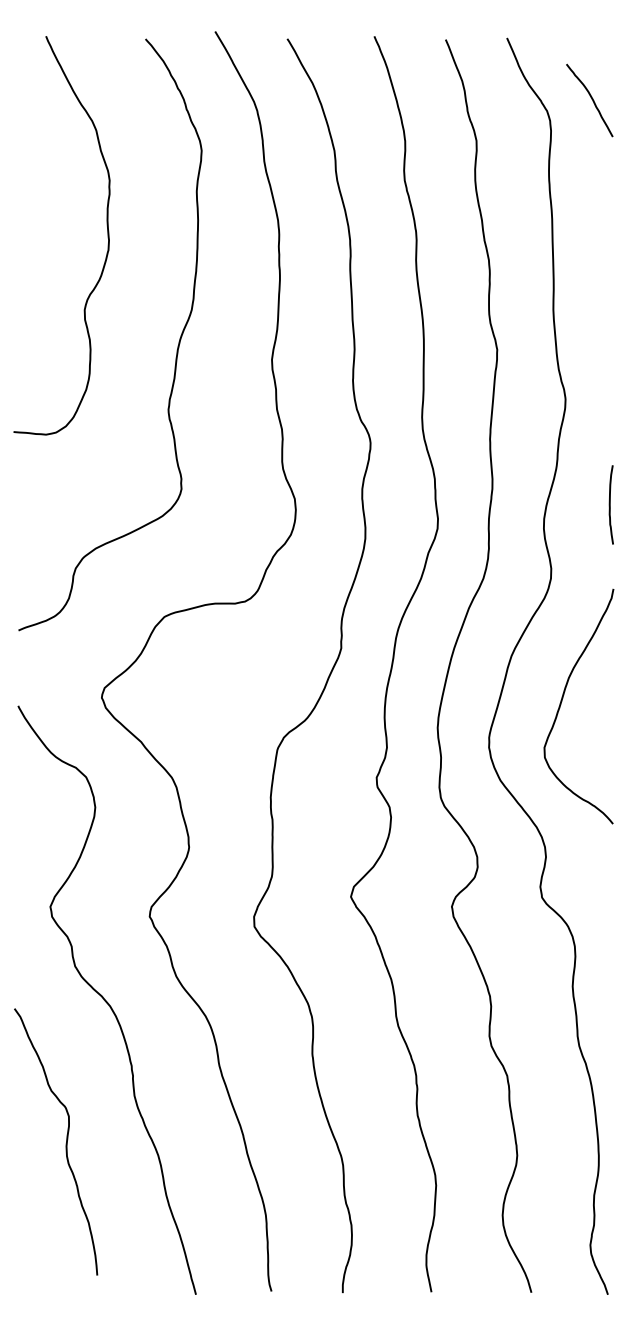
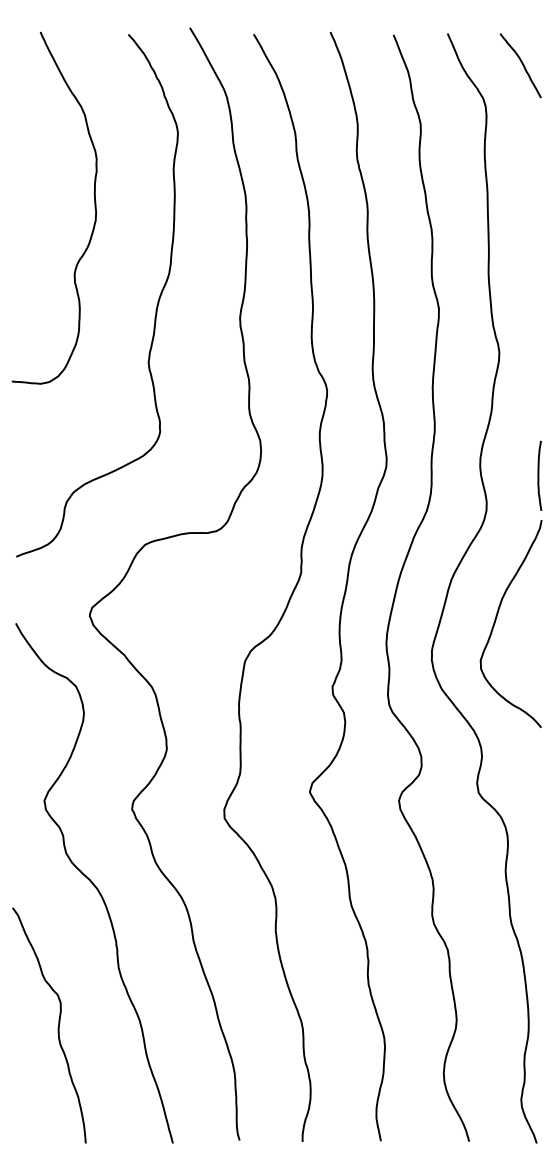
curve: (591, 100) -> (522, 65), moved
curve: (611, 504) -> (539, 475), moved
curve: (65, 1144) -> (57, 1027), moved

